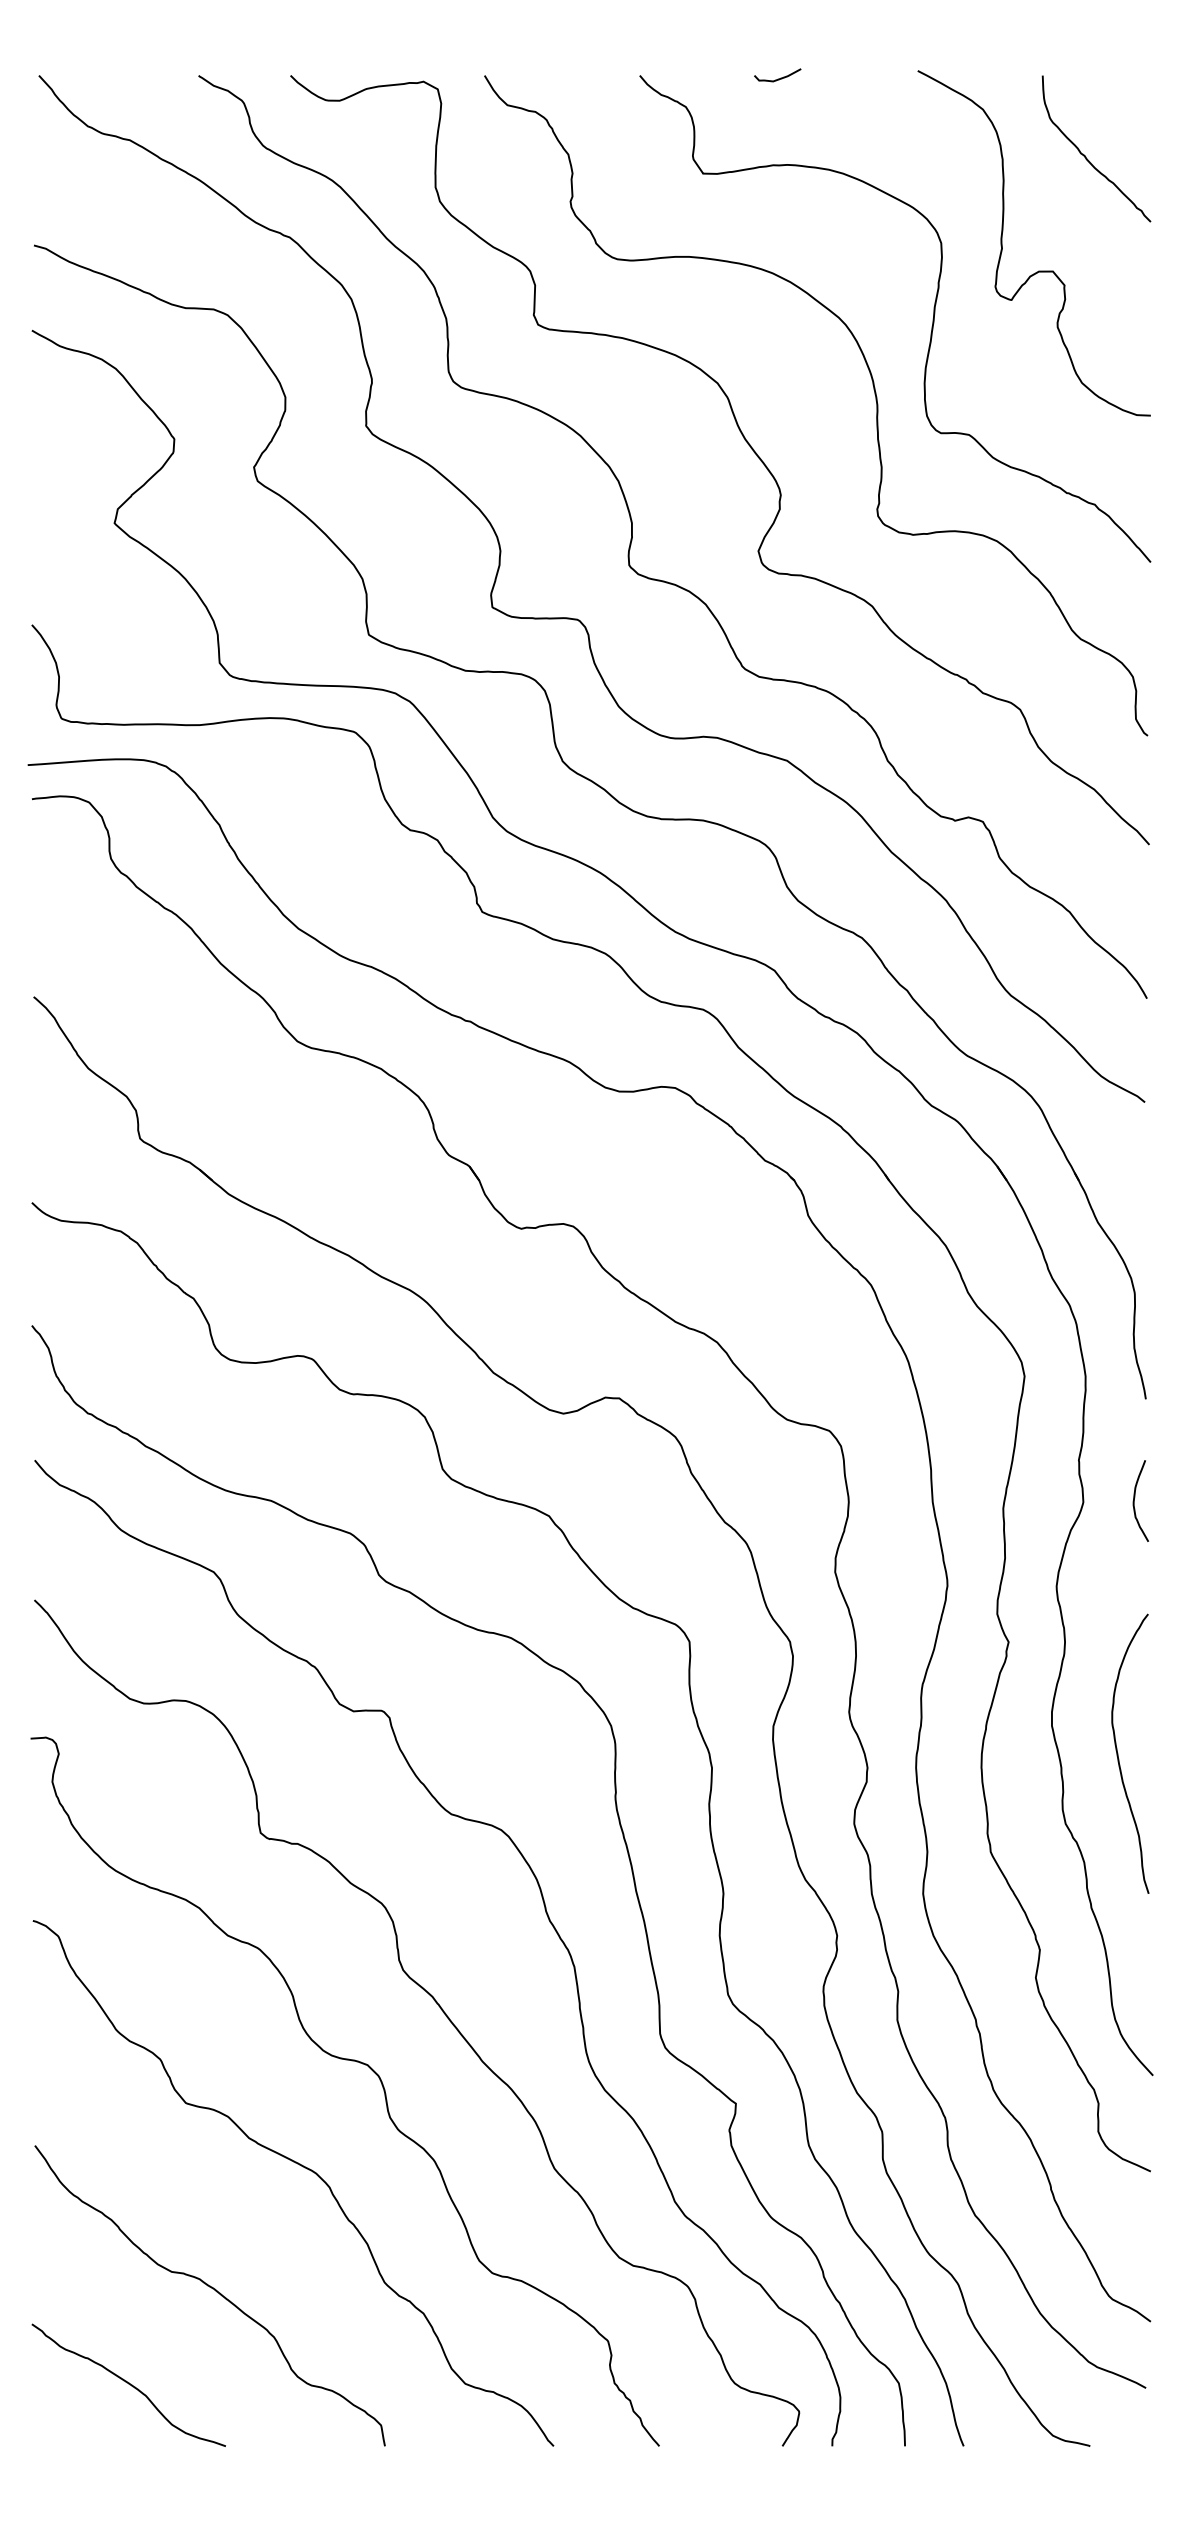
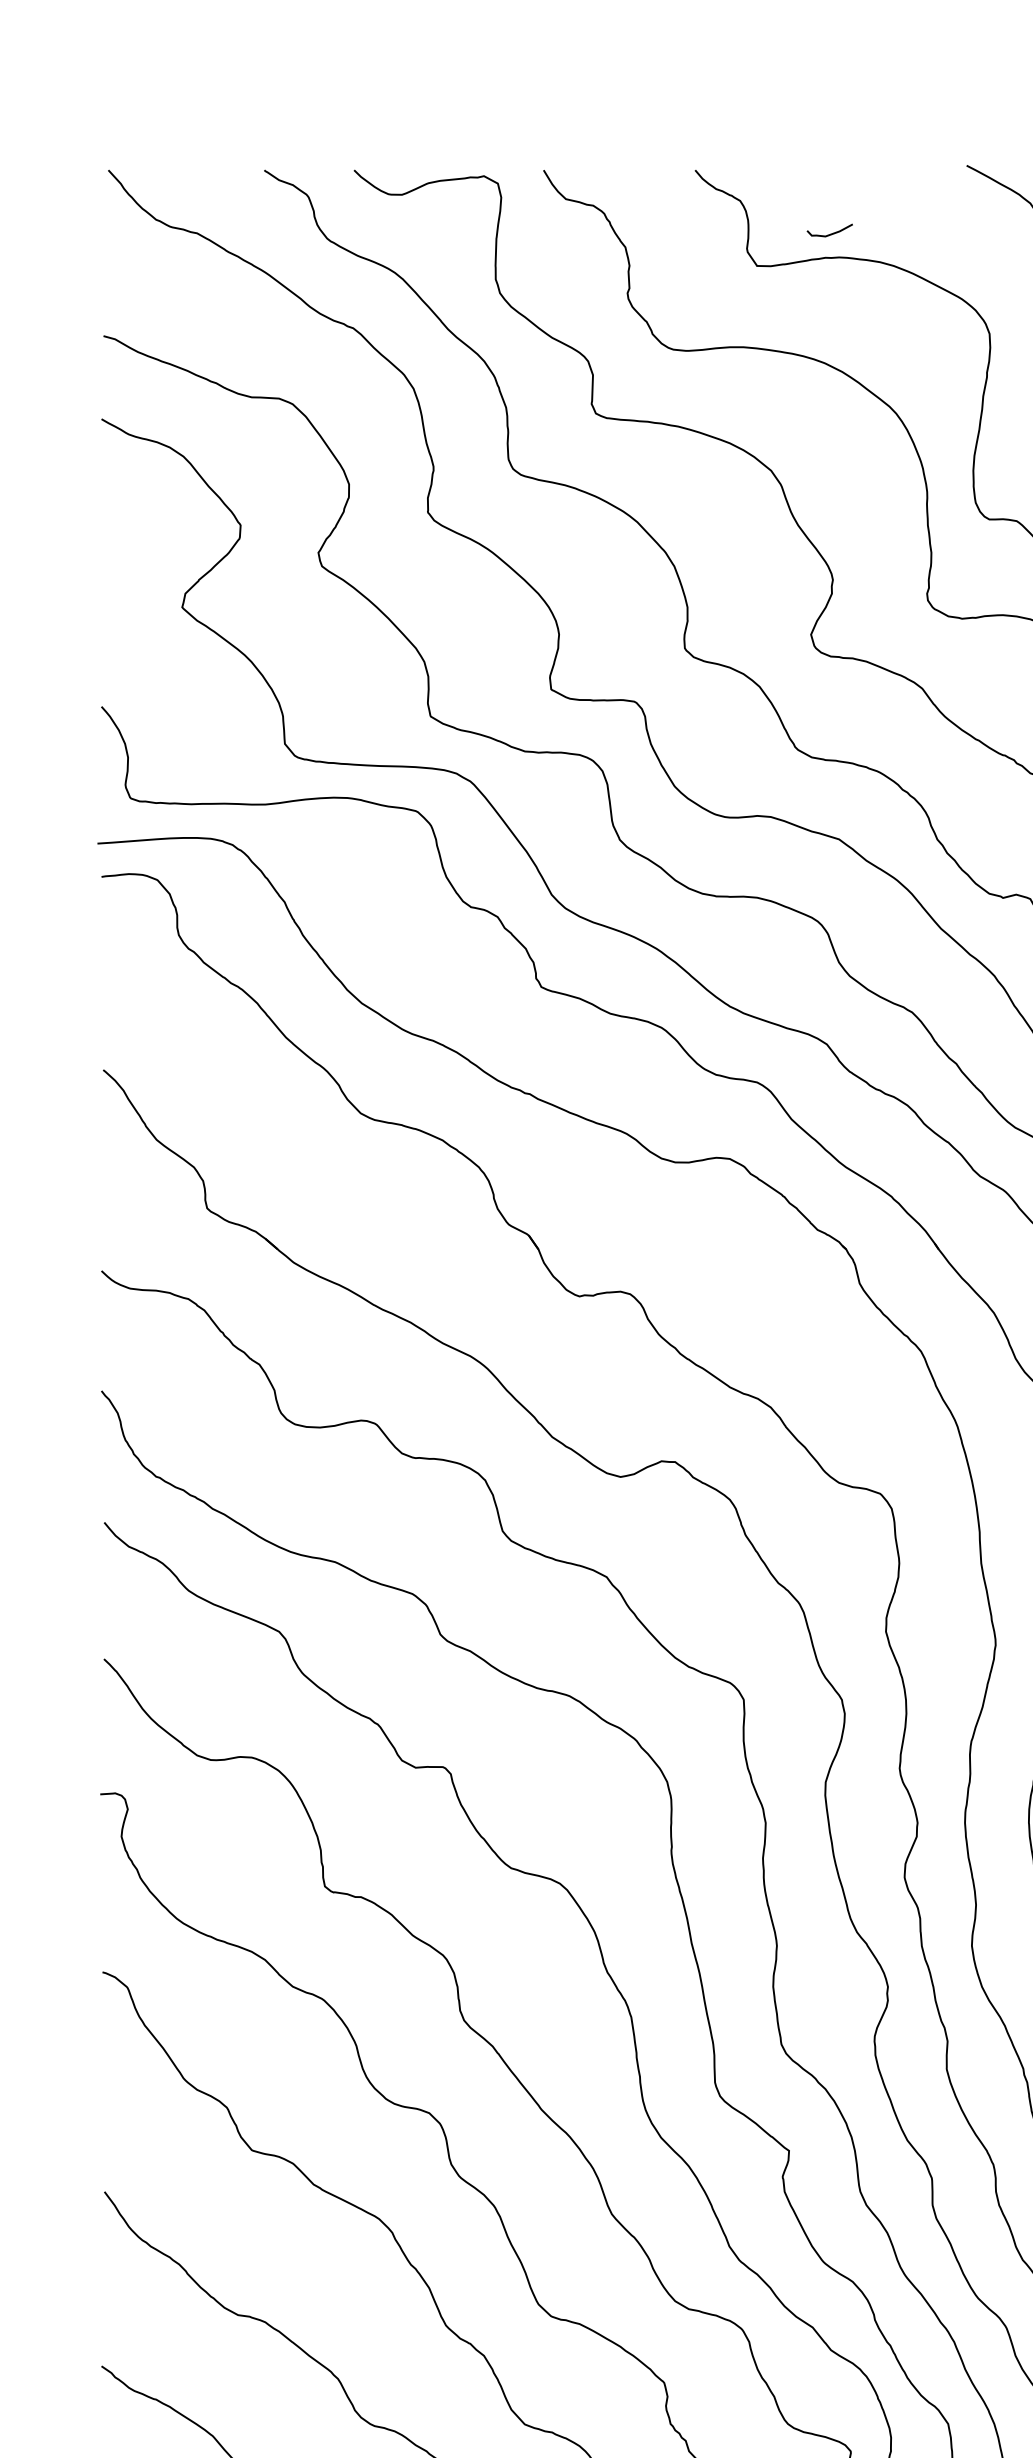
curve: (778, 78) -> (830, 233), moved

